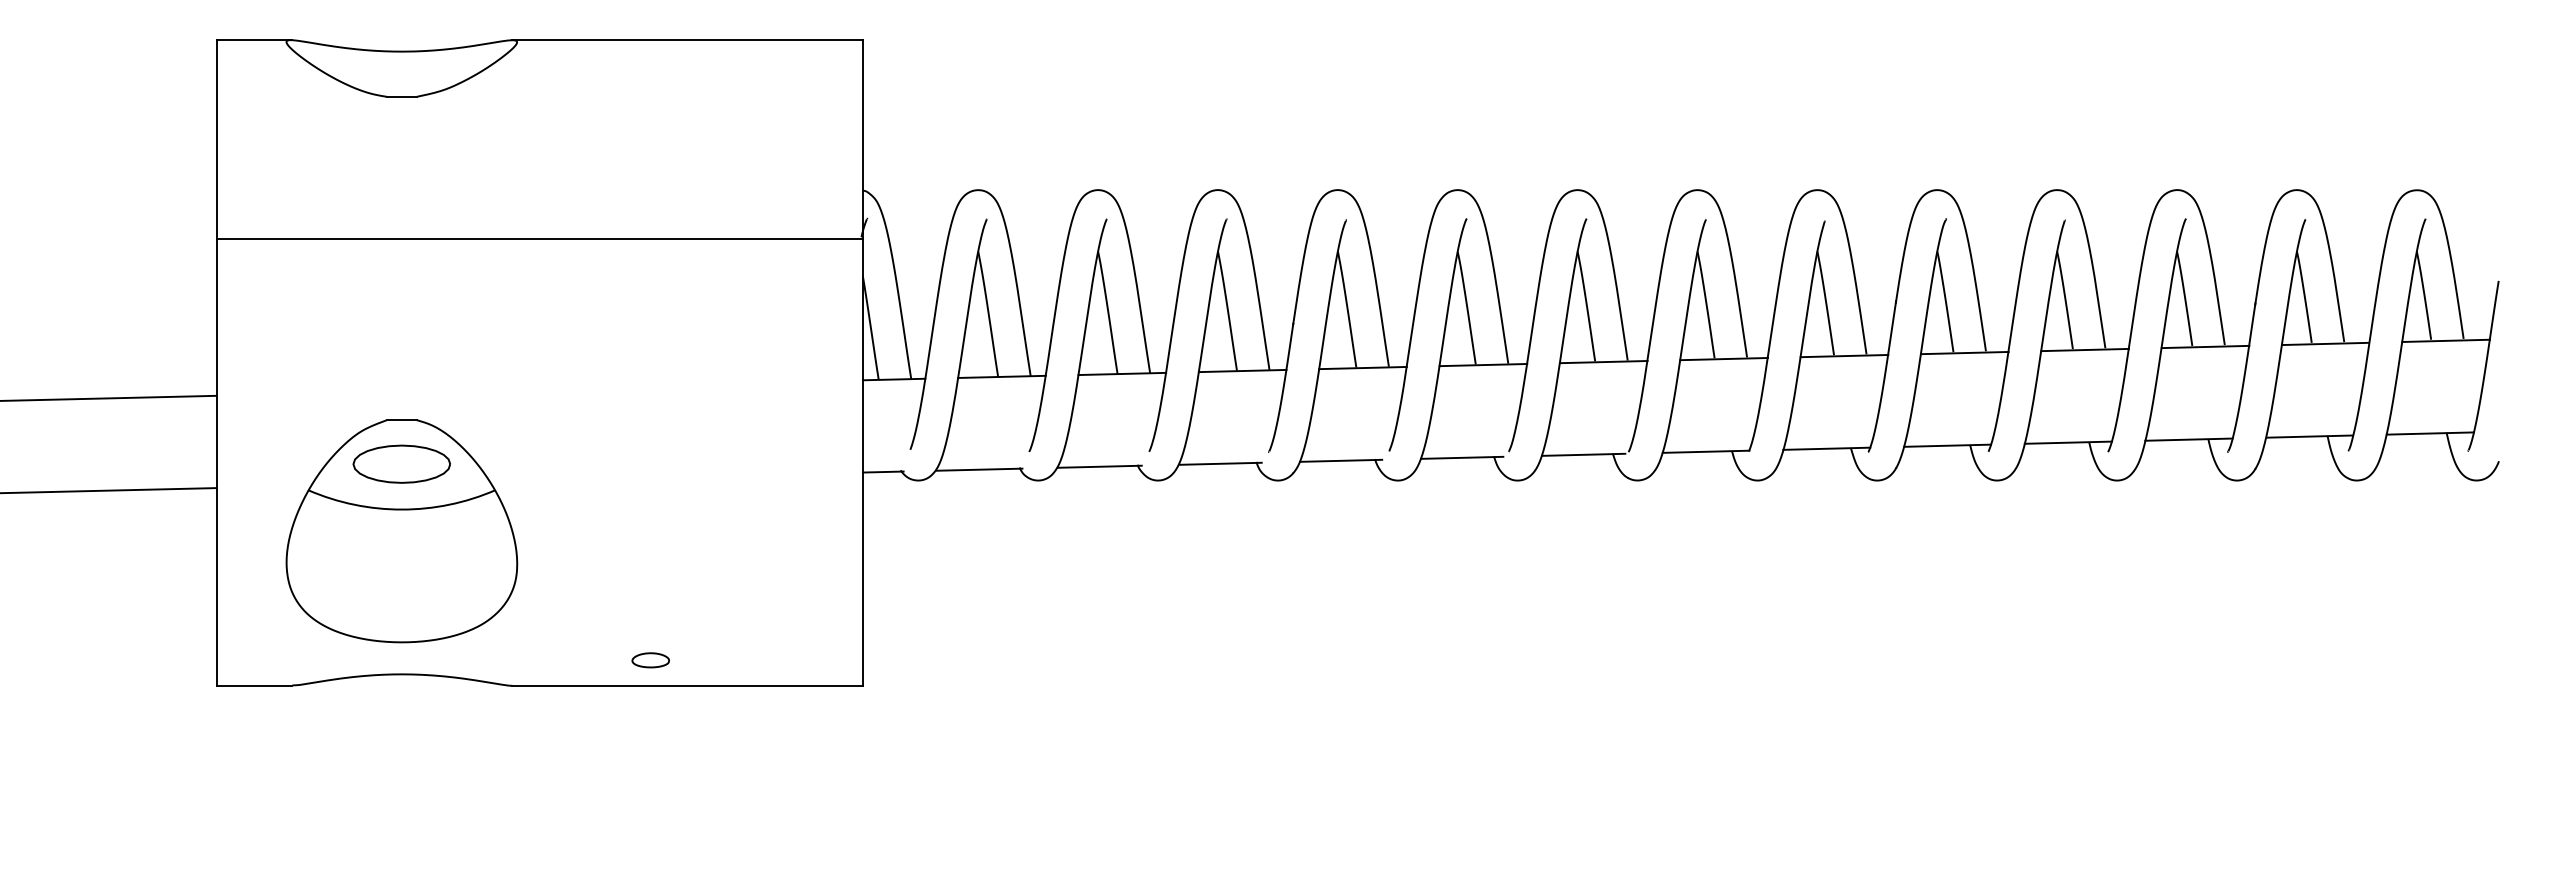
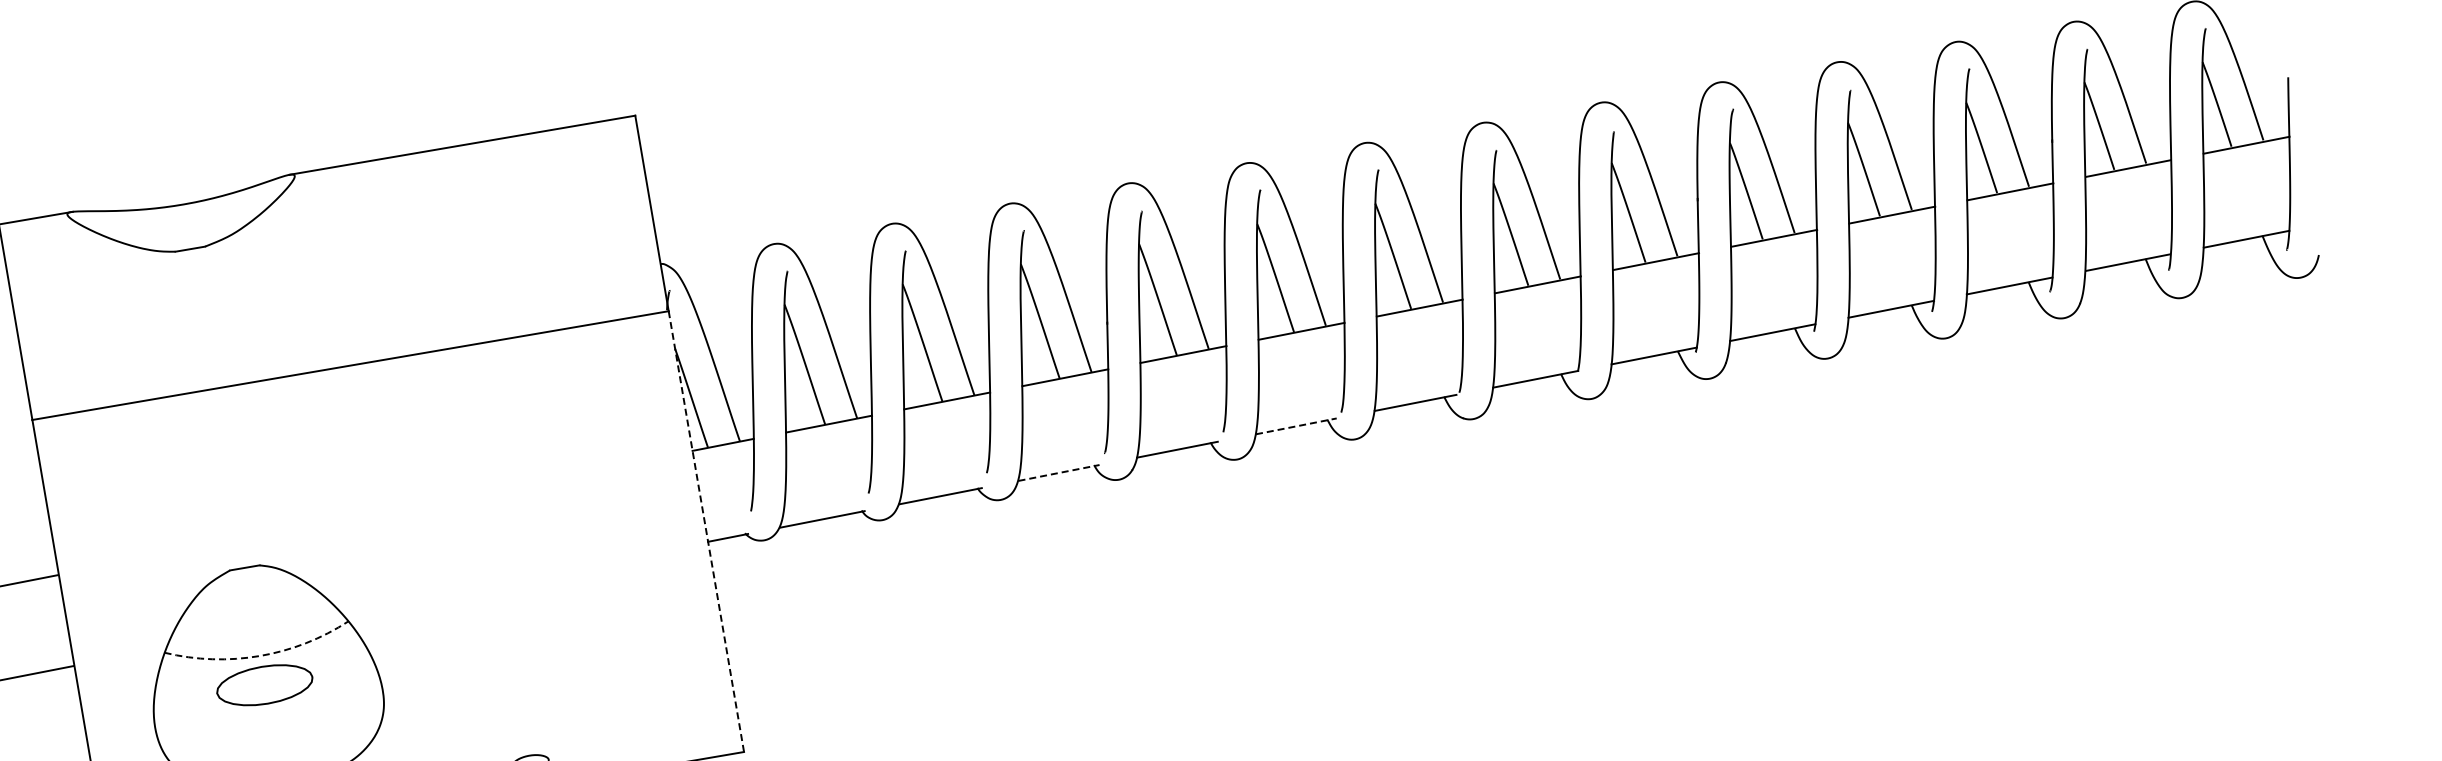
line: (1462, 457) -> (1296, 425), solid -> dashed
line: (862, 462) -> (705, 531), solid -> dashed
part: (401, 463) -> (264, 684), moved
line: (1220, 463) -> (1059, 472), solid -> dashed
arc: (401, 509) -> (259, 656), solid -> dashed

